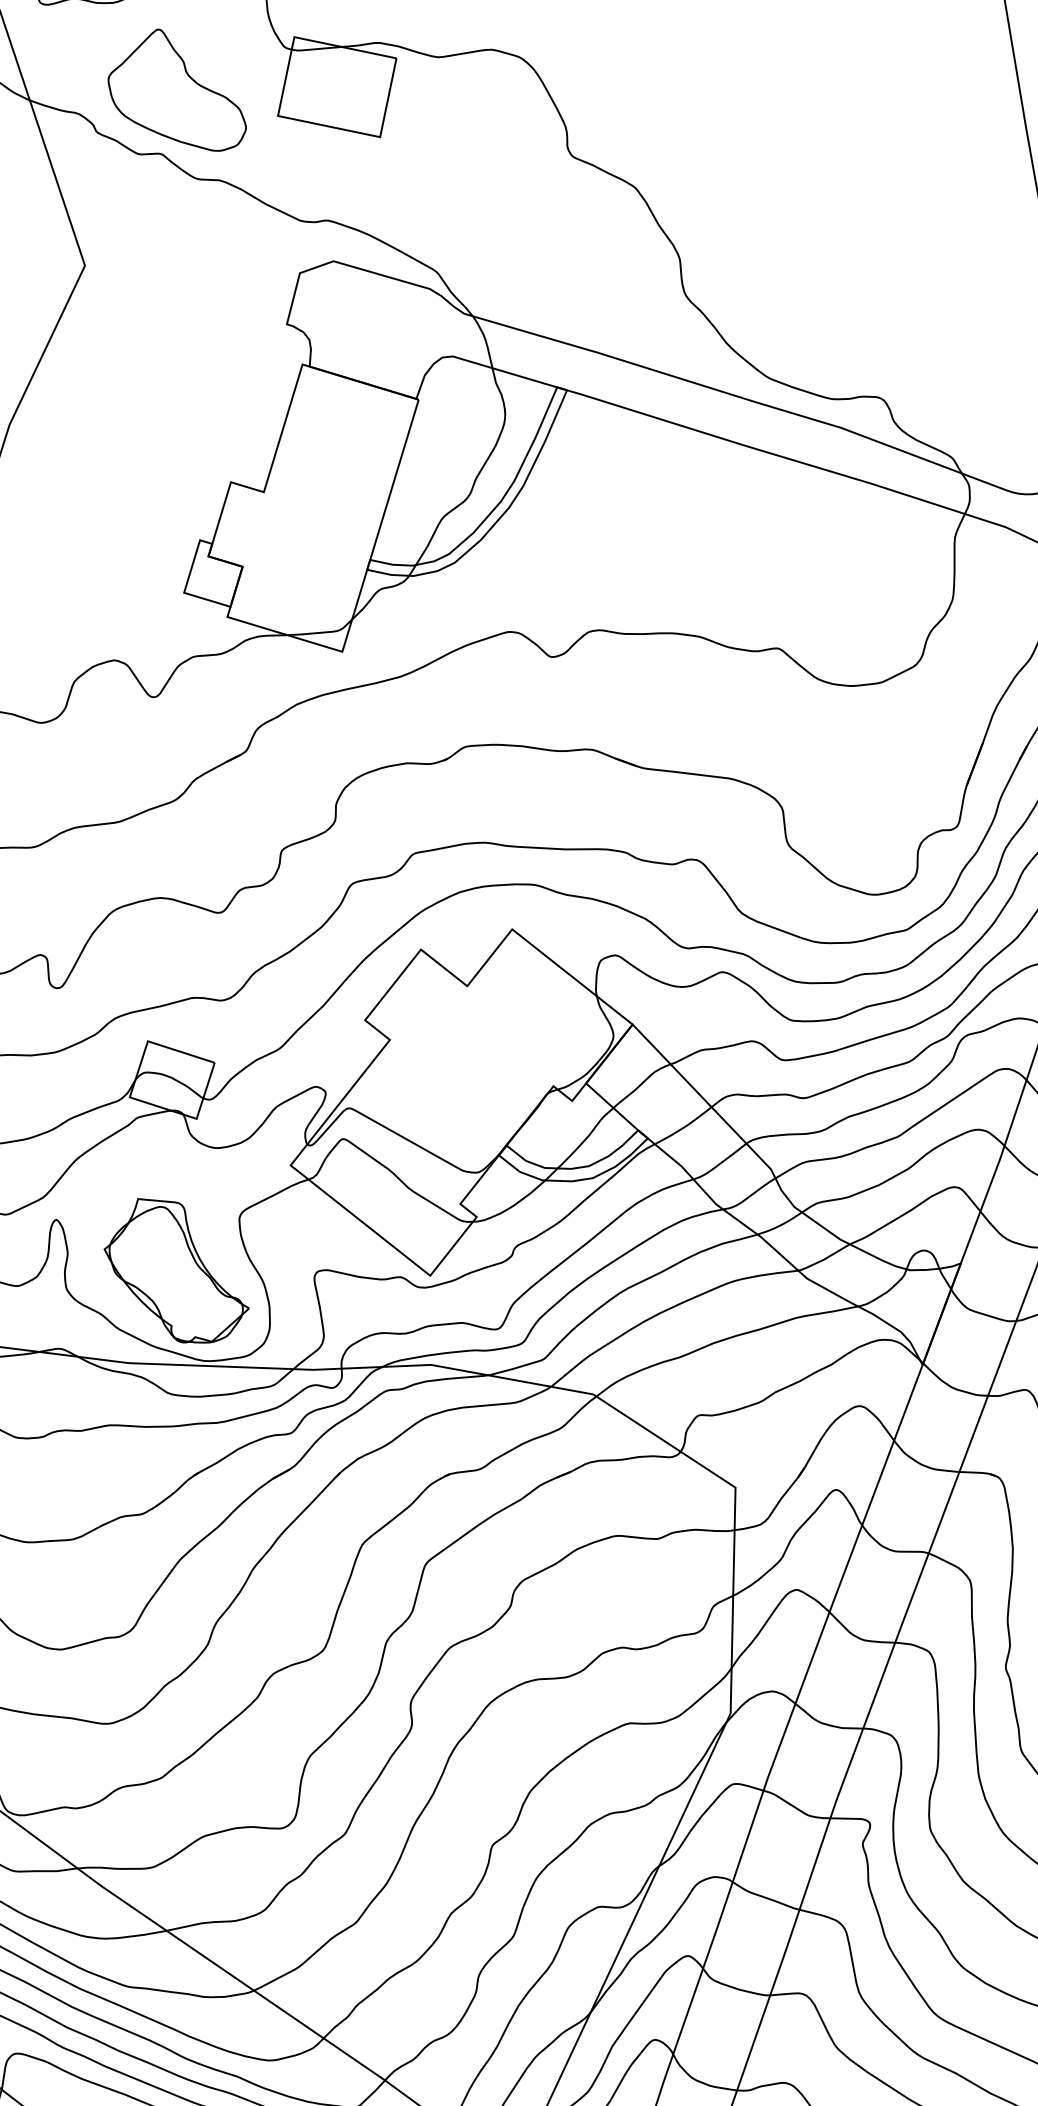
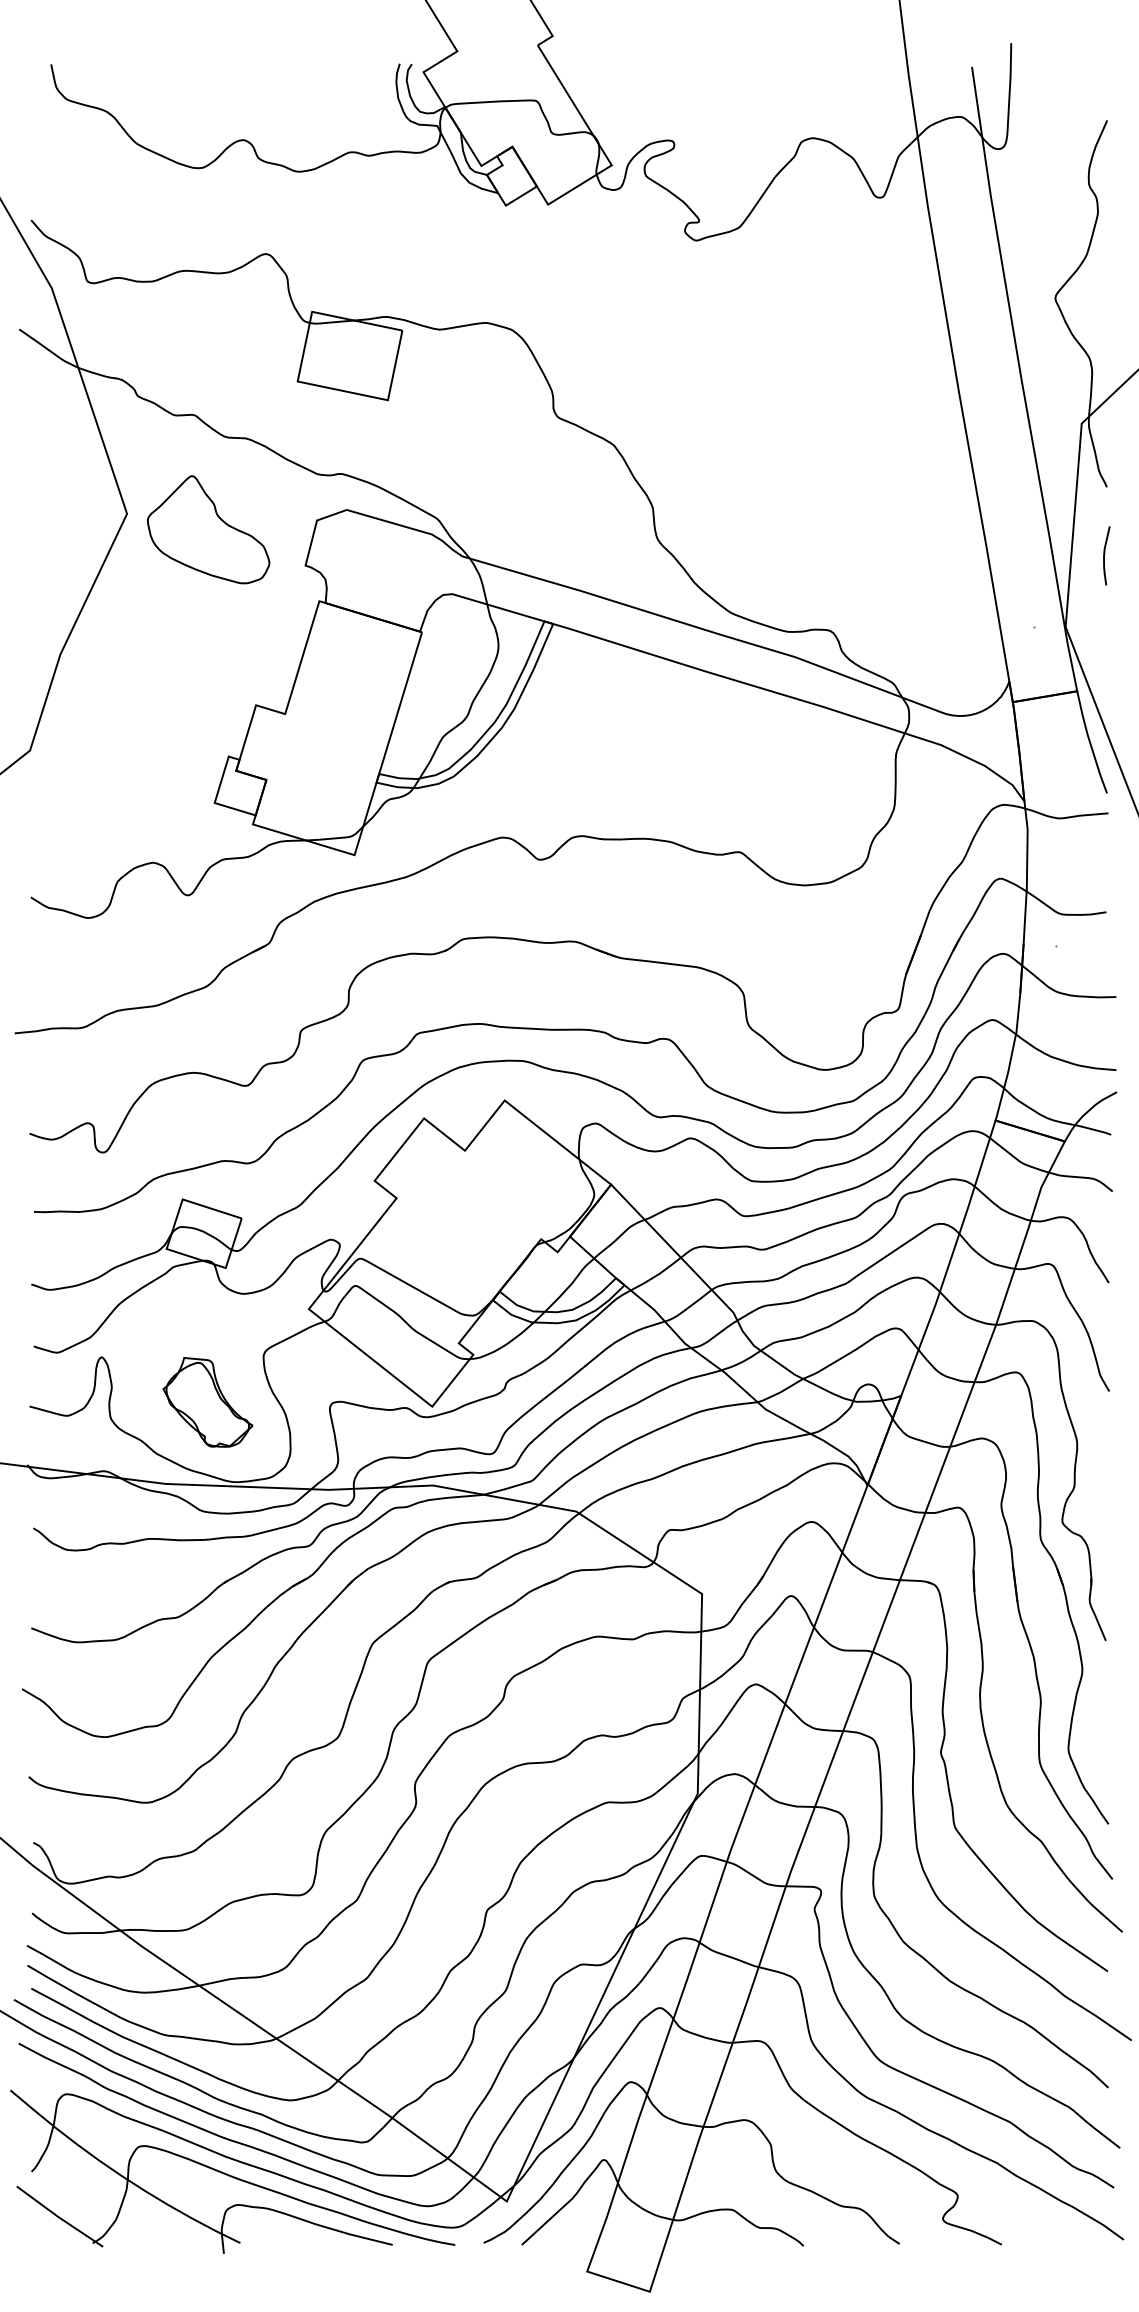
part: (177, 89) -> (208, 529), moved
part: (175, 1271) -> (207, 1402), size x0.7

